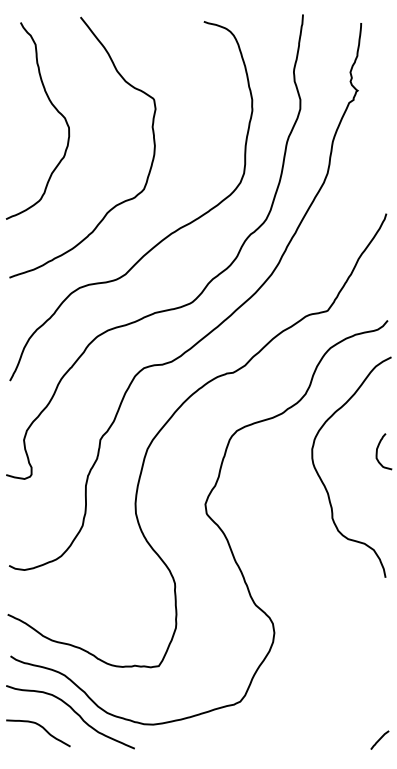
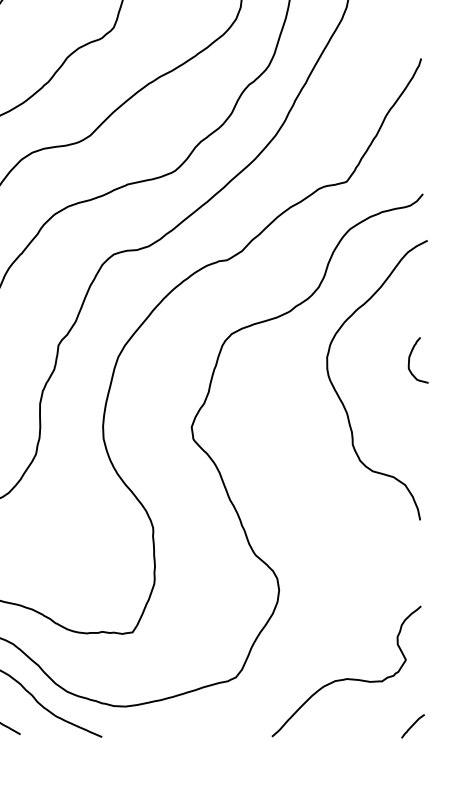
curve: (327, 702) -> (346, 678), added

